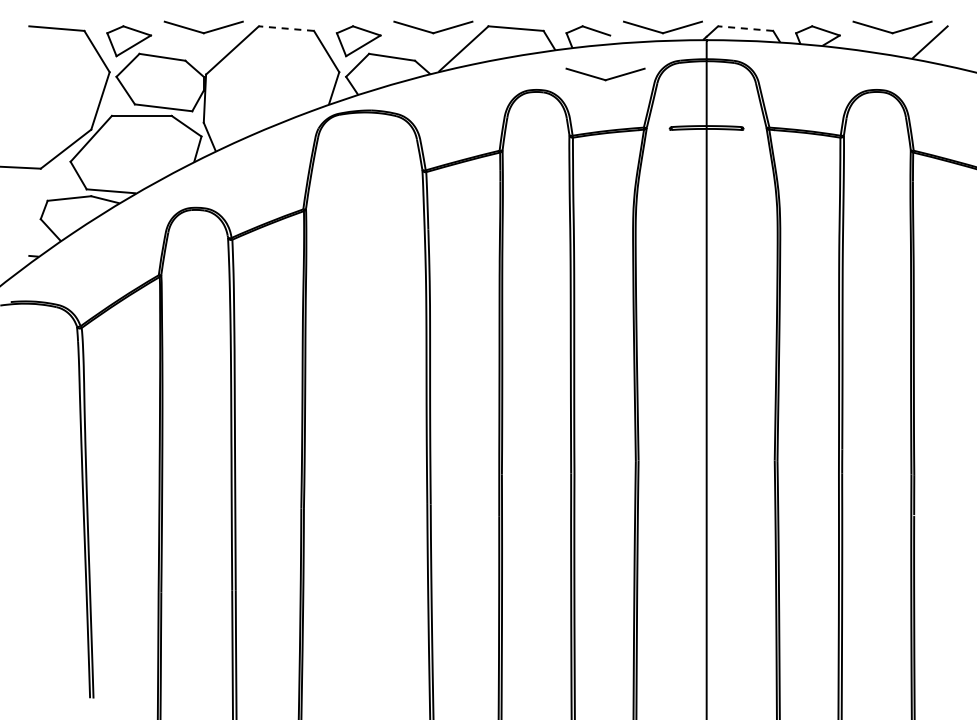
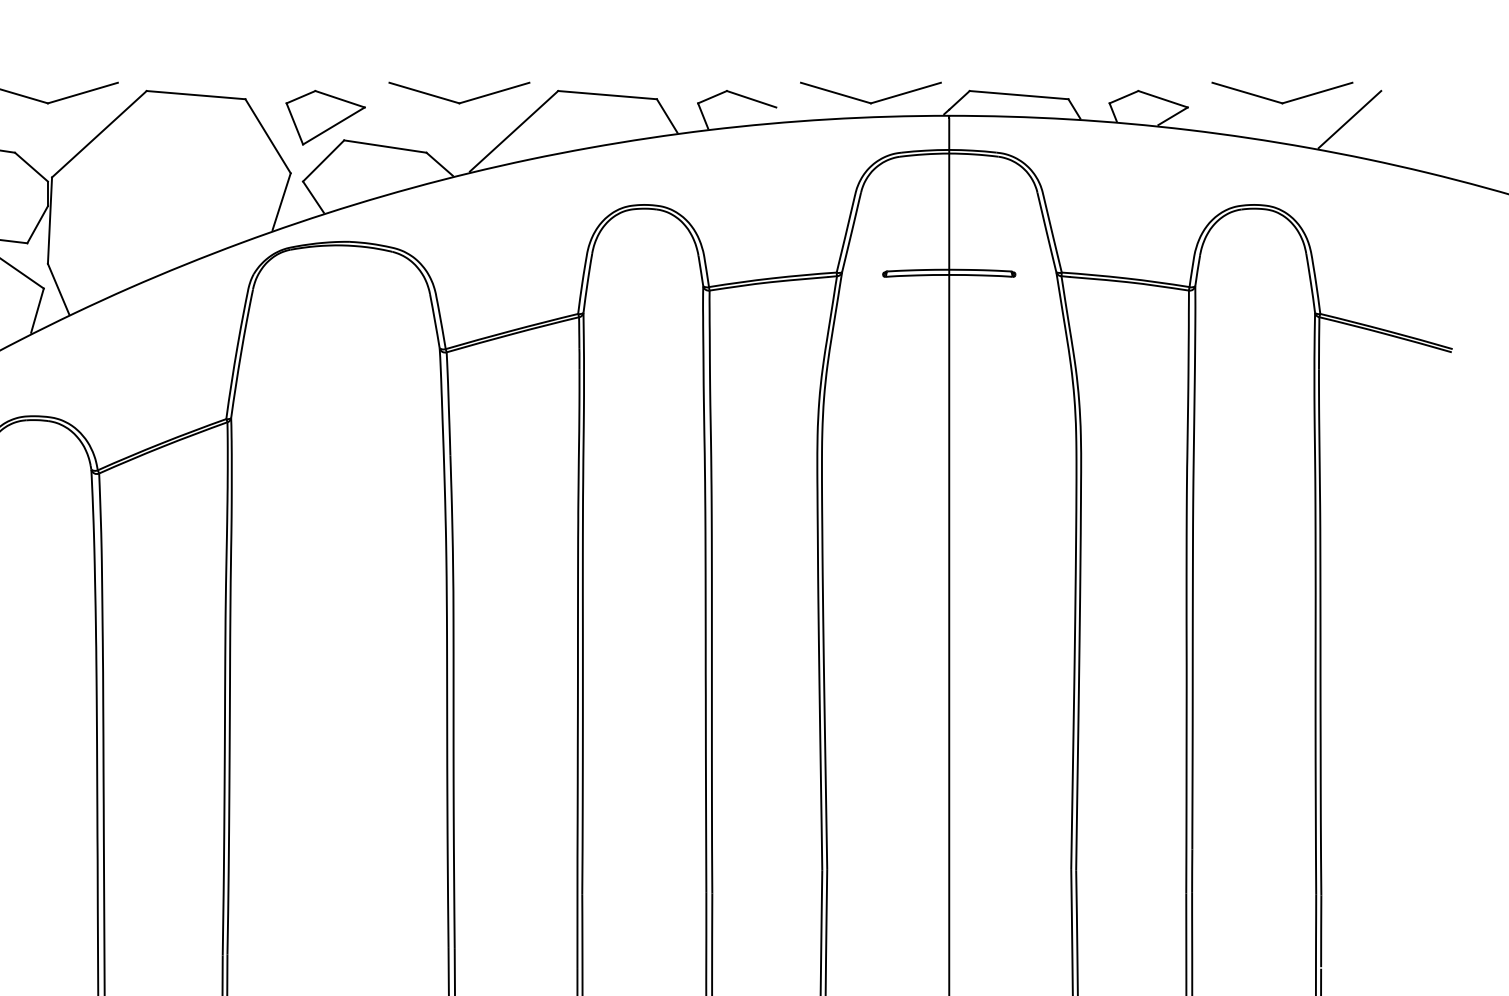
line: (286, 28) -> (196, 94), dashed -> solid
line: (745, 28) -> (1018, 94), dashed -> solid
part: (605, 74) -> (767, 177), removed

